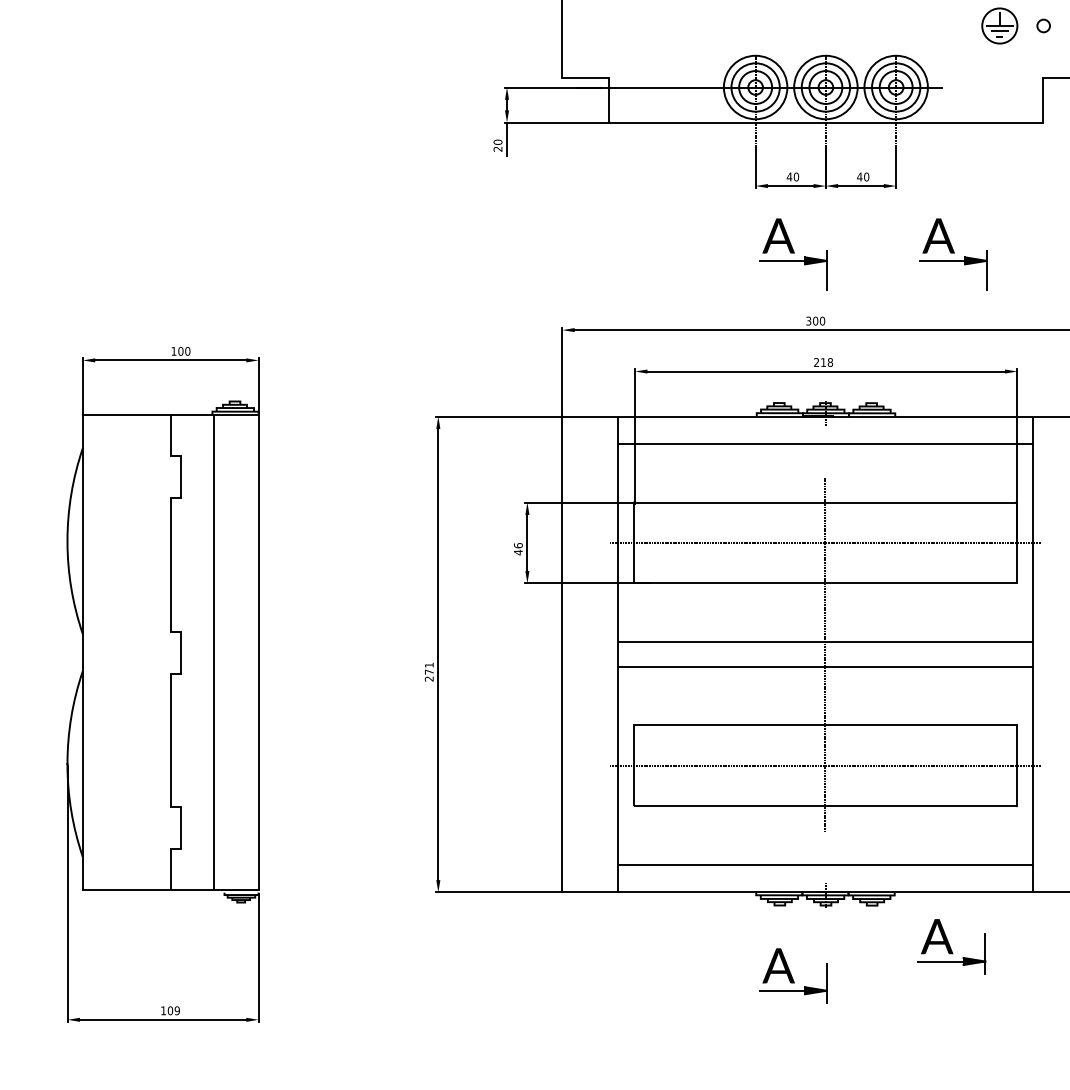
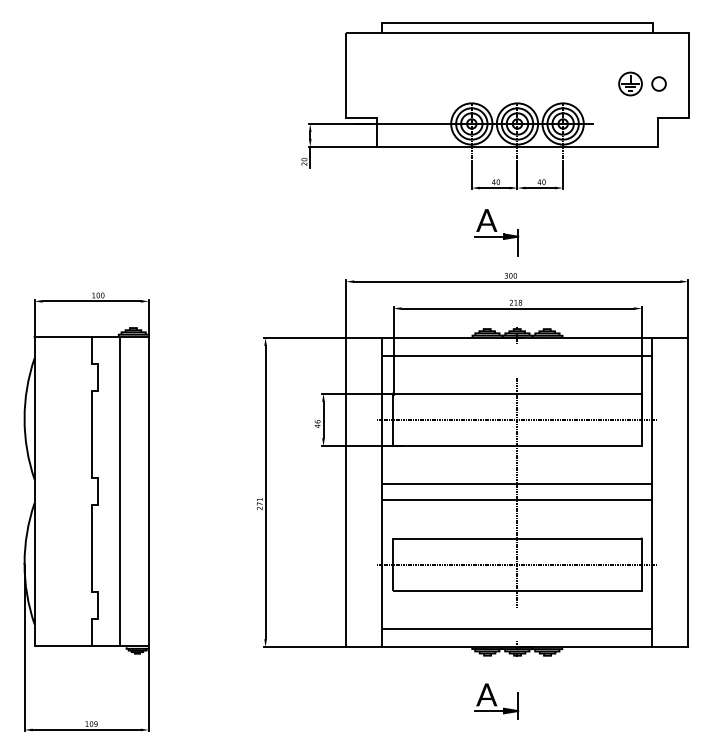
part: (1042, 25) -> (658, 83), size x1.67
part: (953, 254) -> (600, 232), removed
part: (952, 946) -> (599, 682), removed

